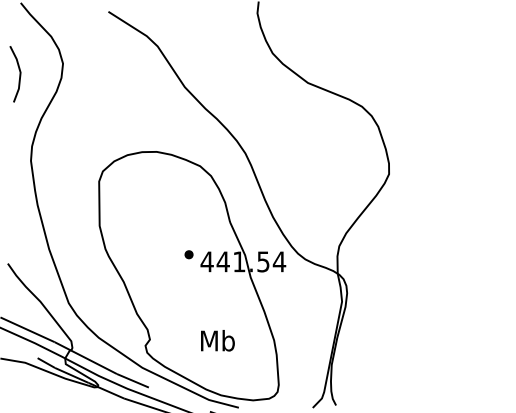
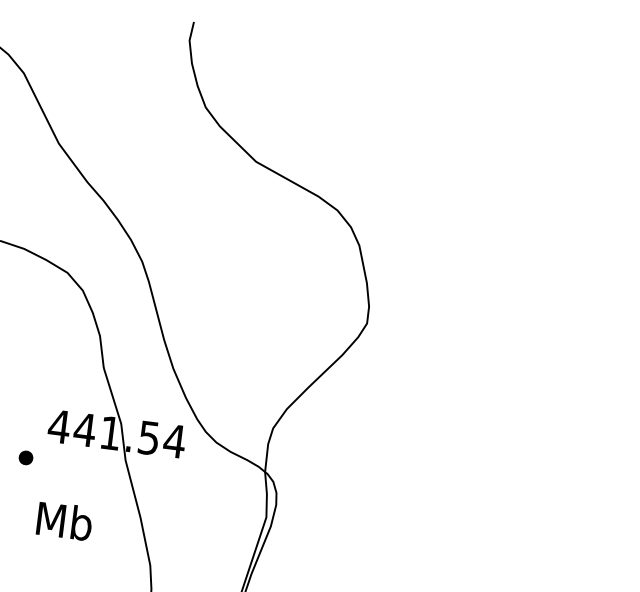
part: (188, 254) -> (25, 457), moved
text: (217, 340) -> (64, 520), moved

